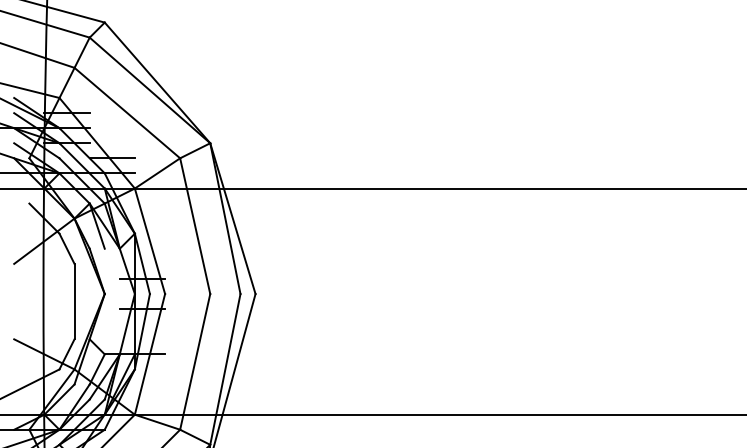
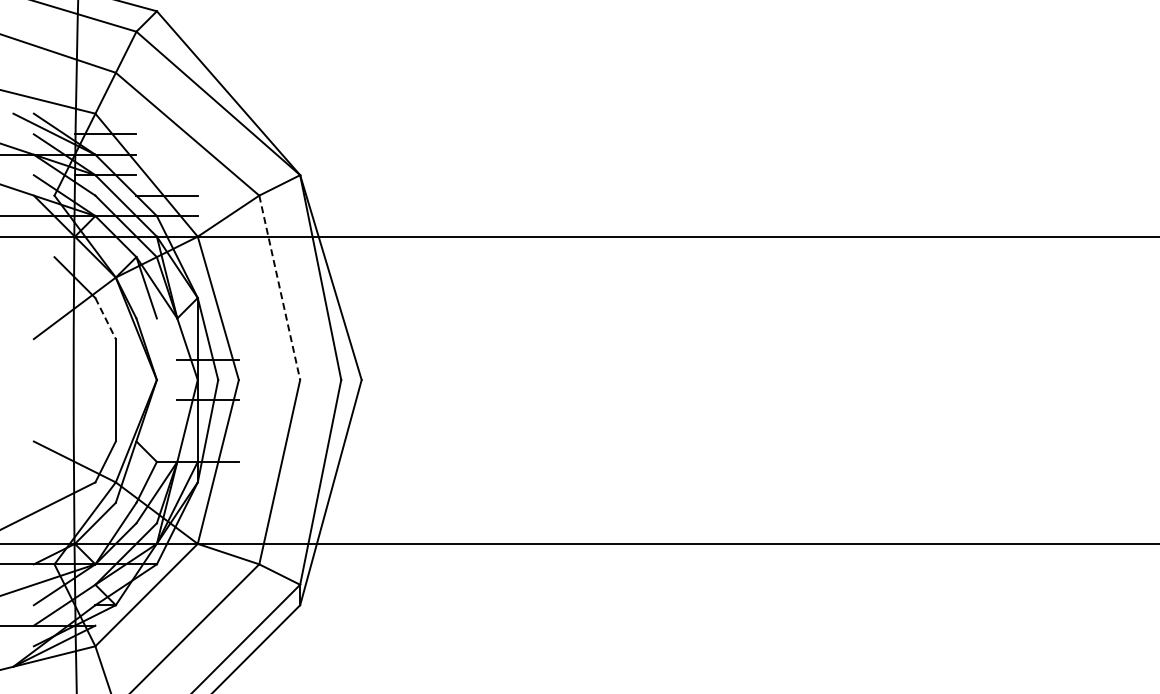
line: (195, 226) -> (279, 288), solid -> dashed
line: (66, 248) -> (105, 318), solid -> dashed

